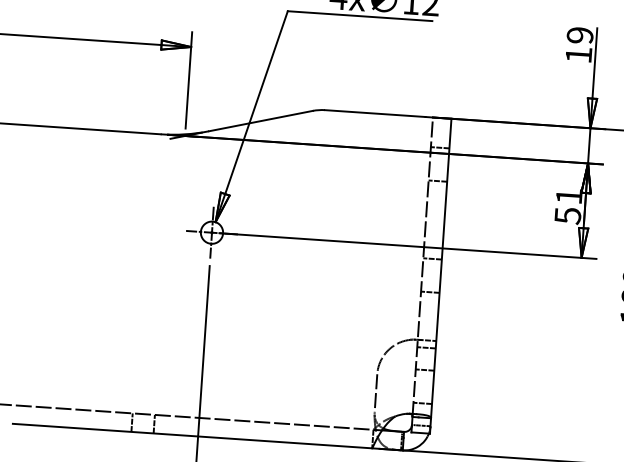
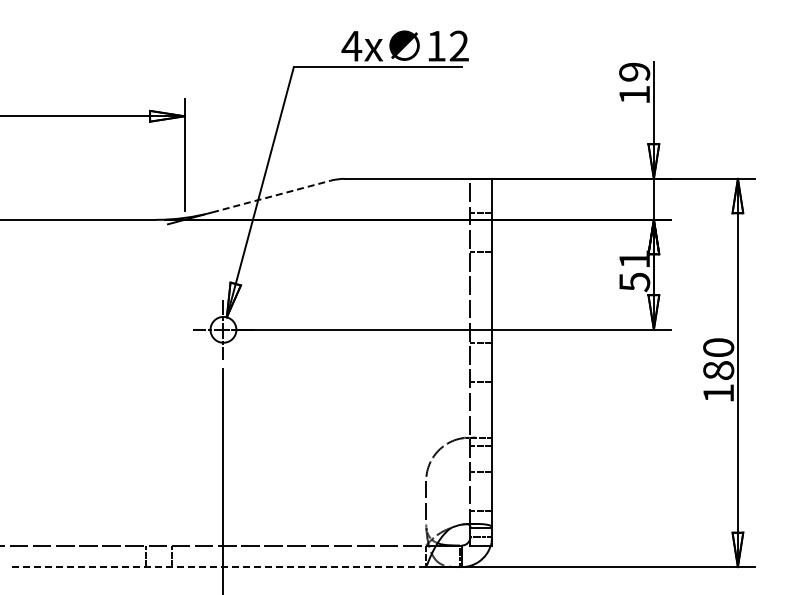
line: (261, 121) -> (271, 196), solid -> dashed
line: (192, 436) -> (216, 567), solid -> dashed

